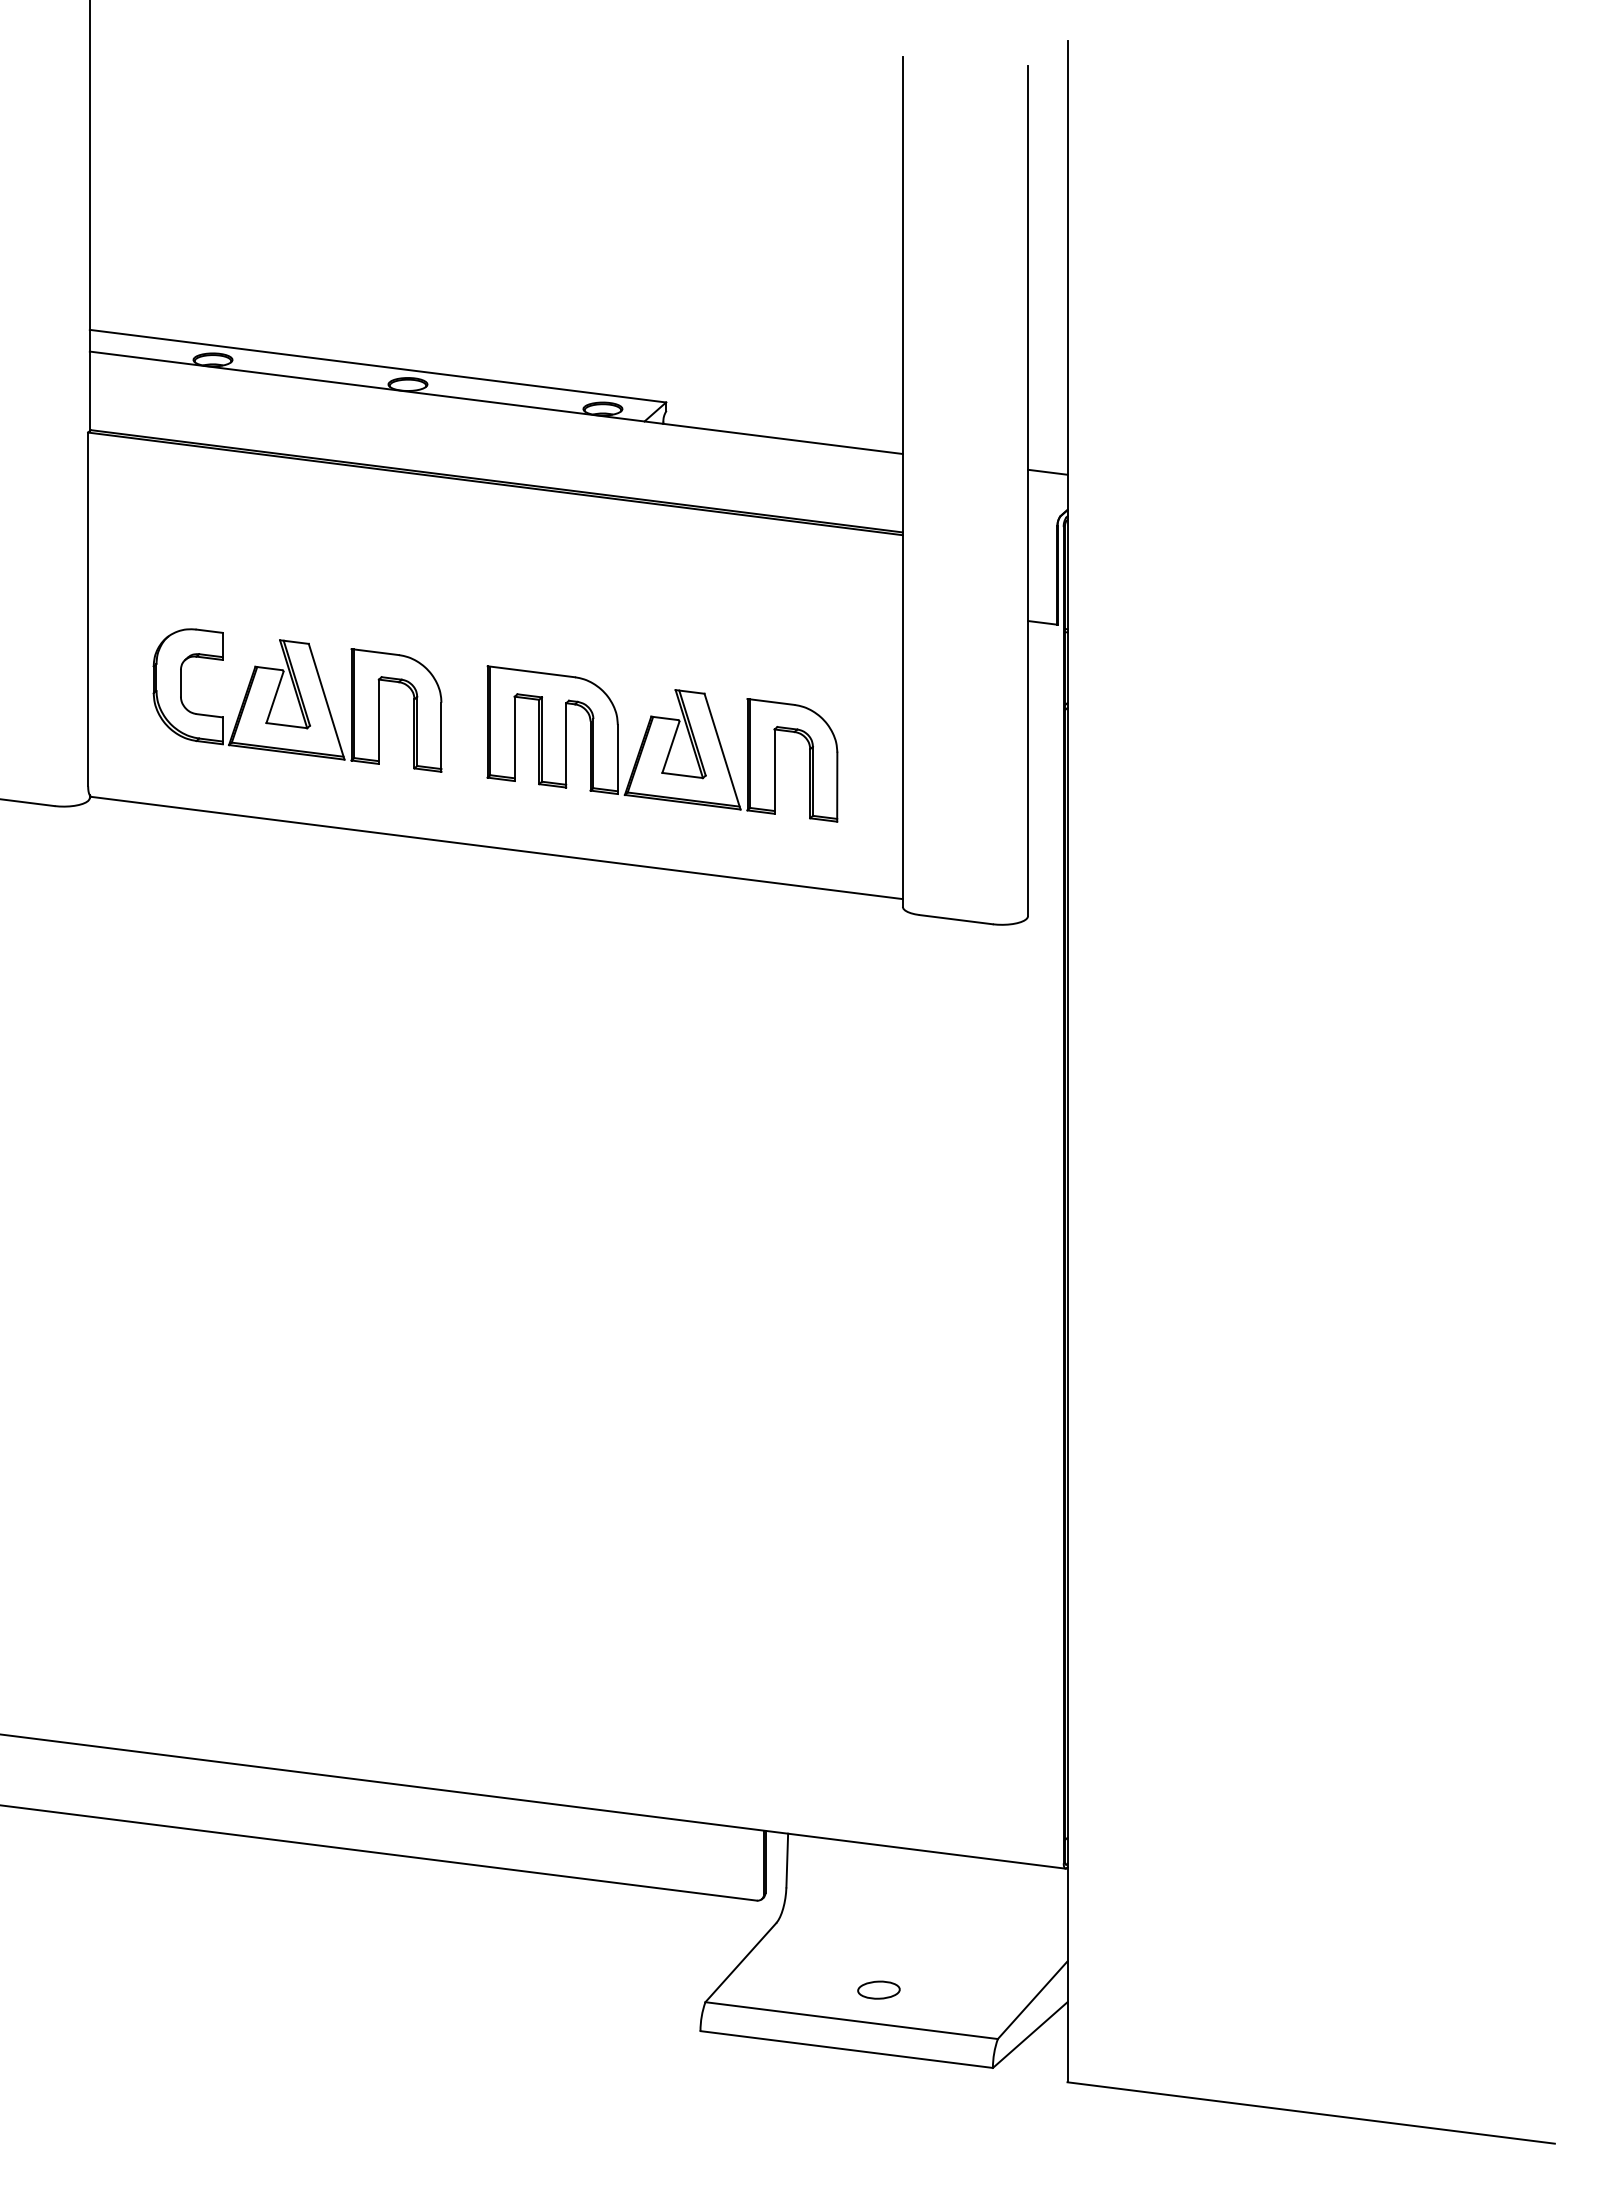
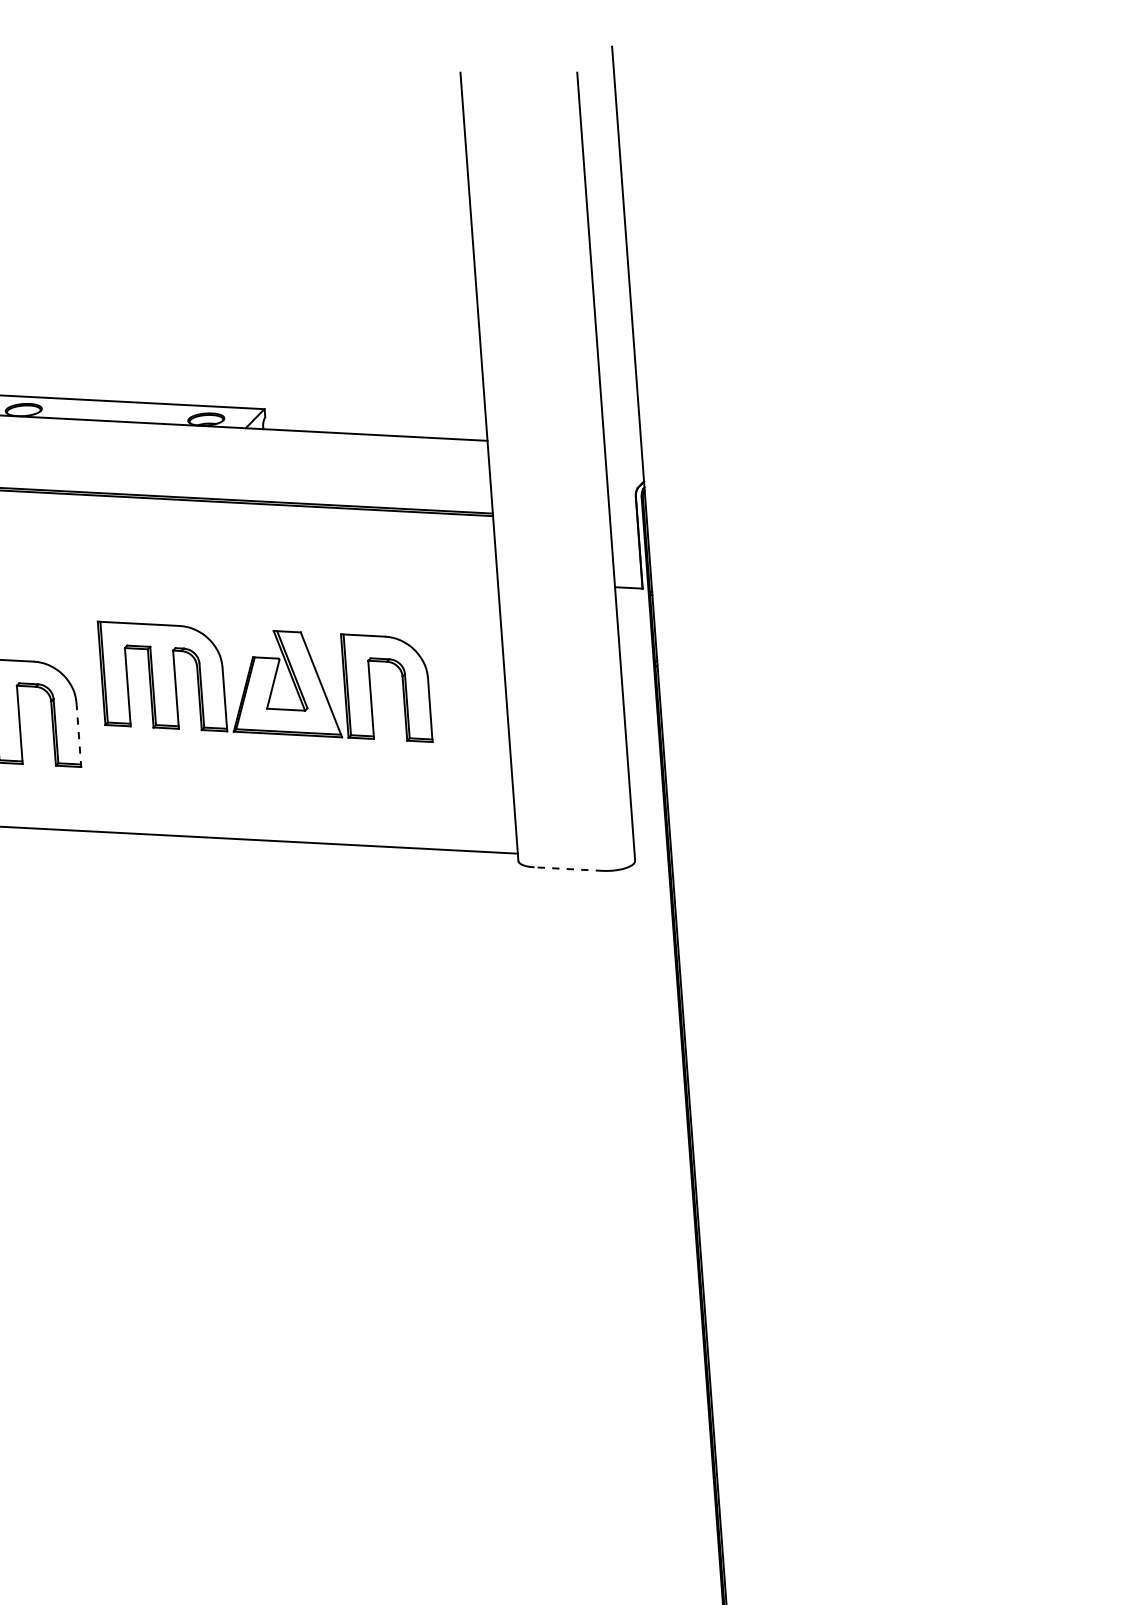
line: (1047, 471) -> (622, 447), removed
line: (441, 737) -> (78, 735), solid -> dashed
part: (662, 743) -> (265, 681), moved
line: (956, 919) -> (568, 868), solid -> dashed

